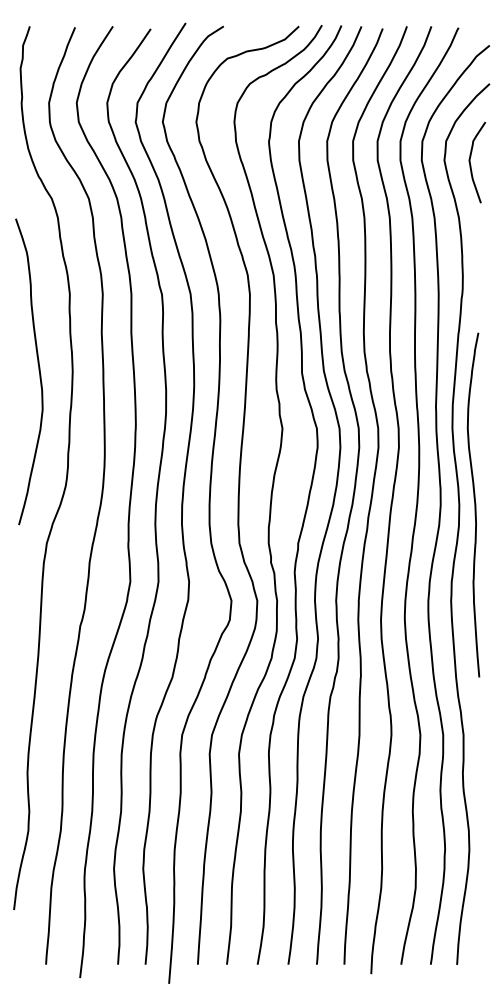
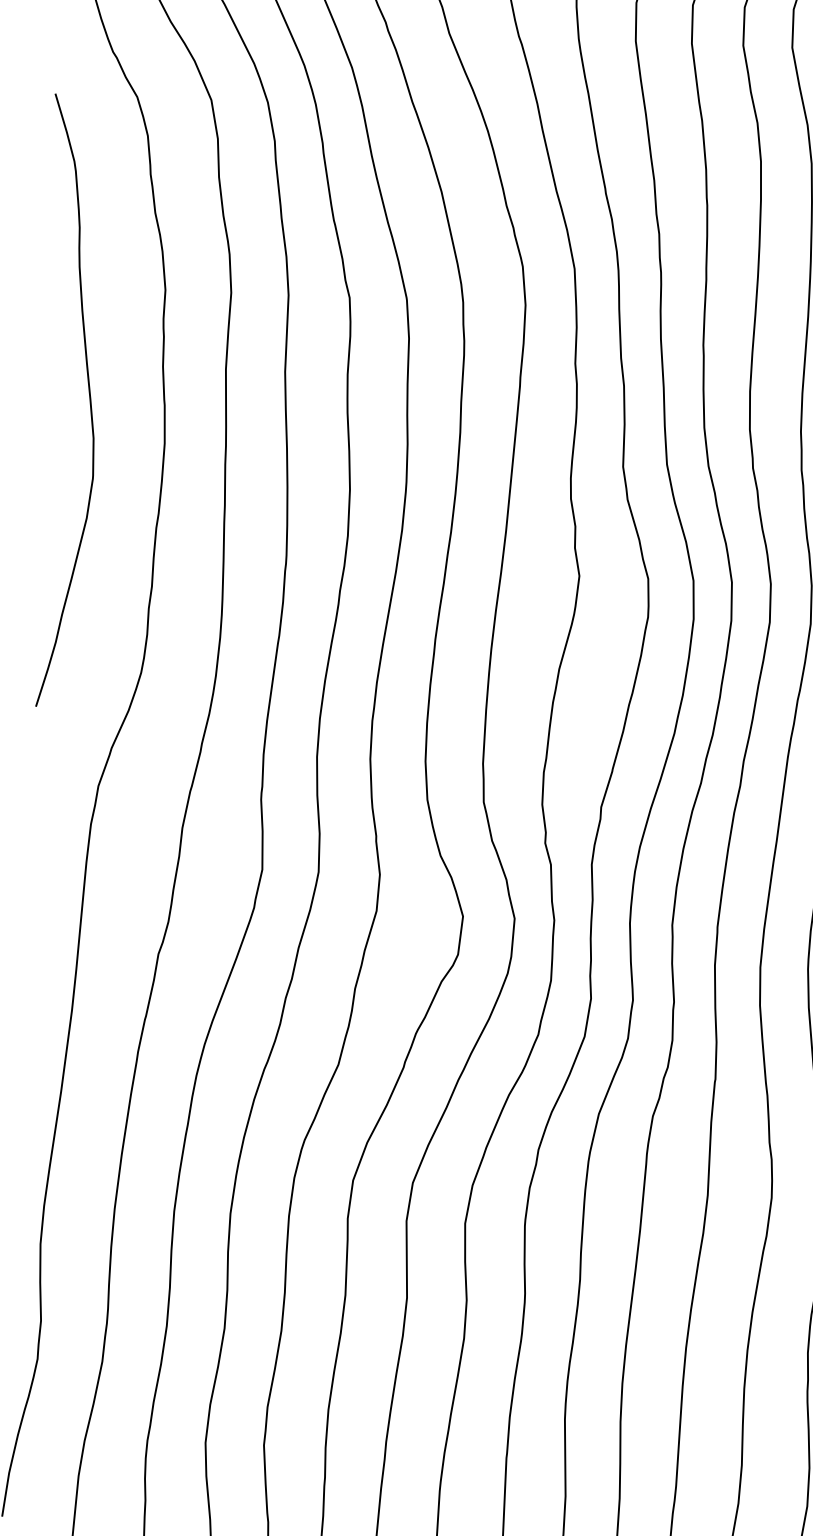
curve: (38, 371) -> (87, 401), moved

